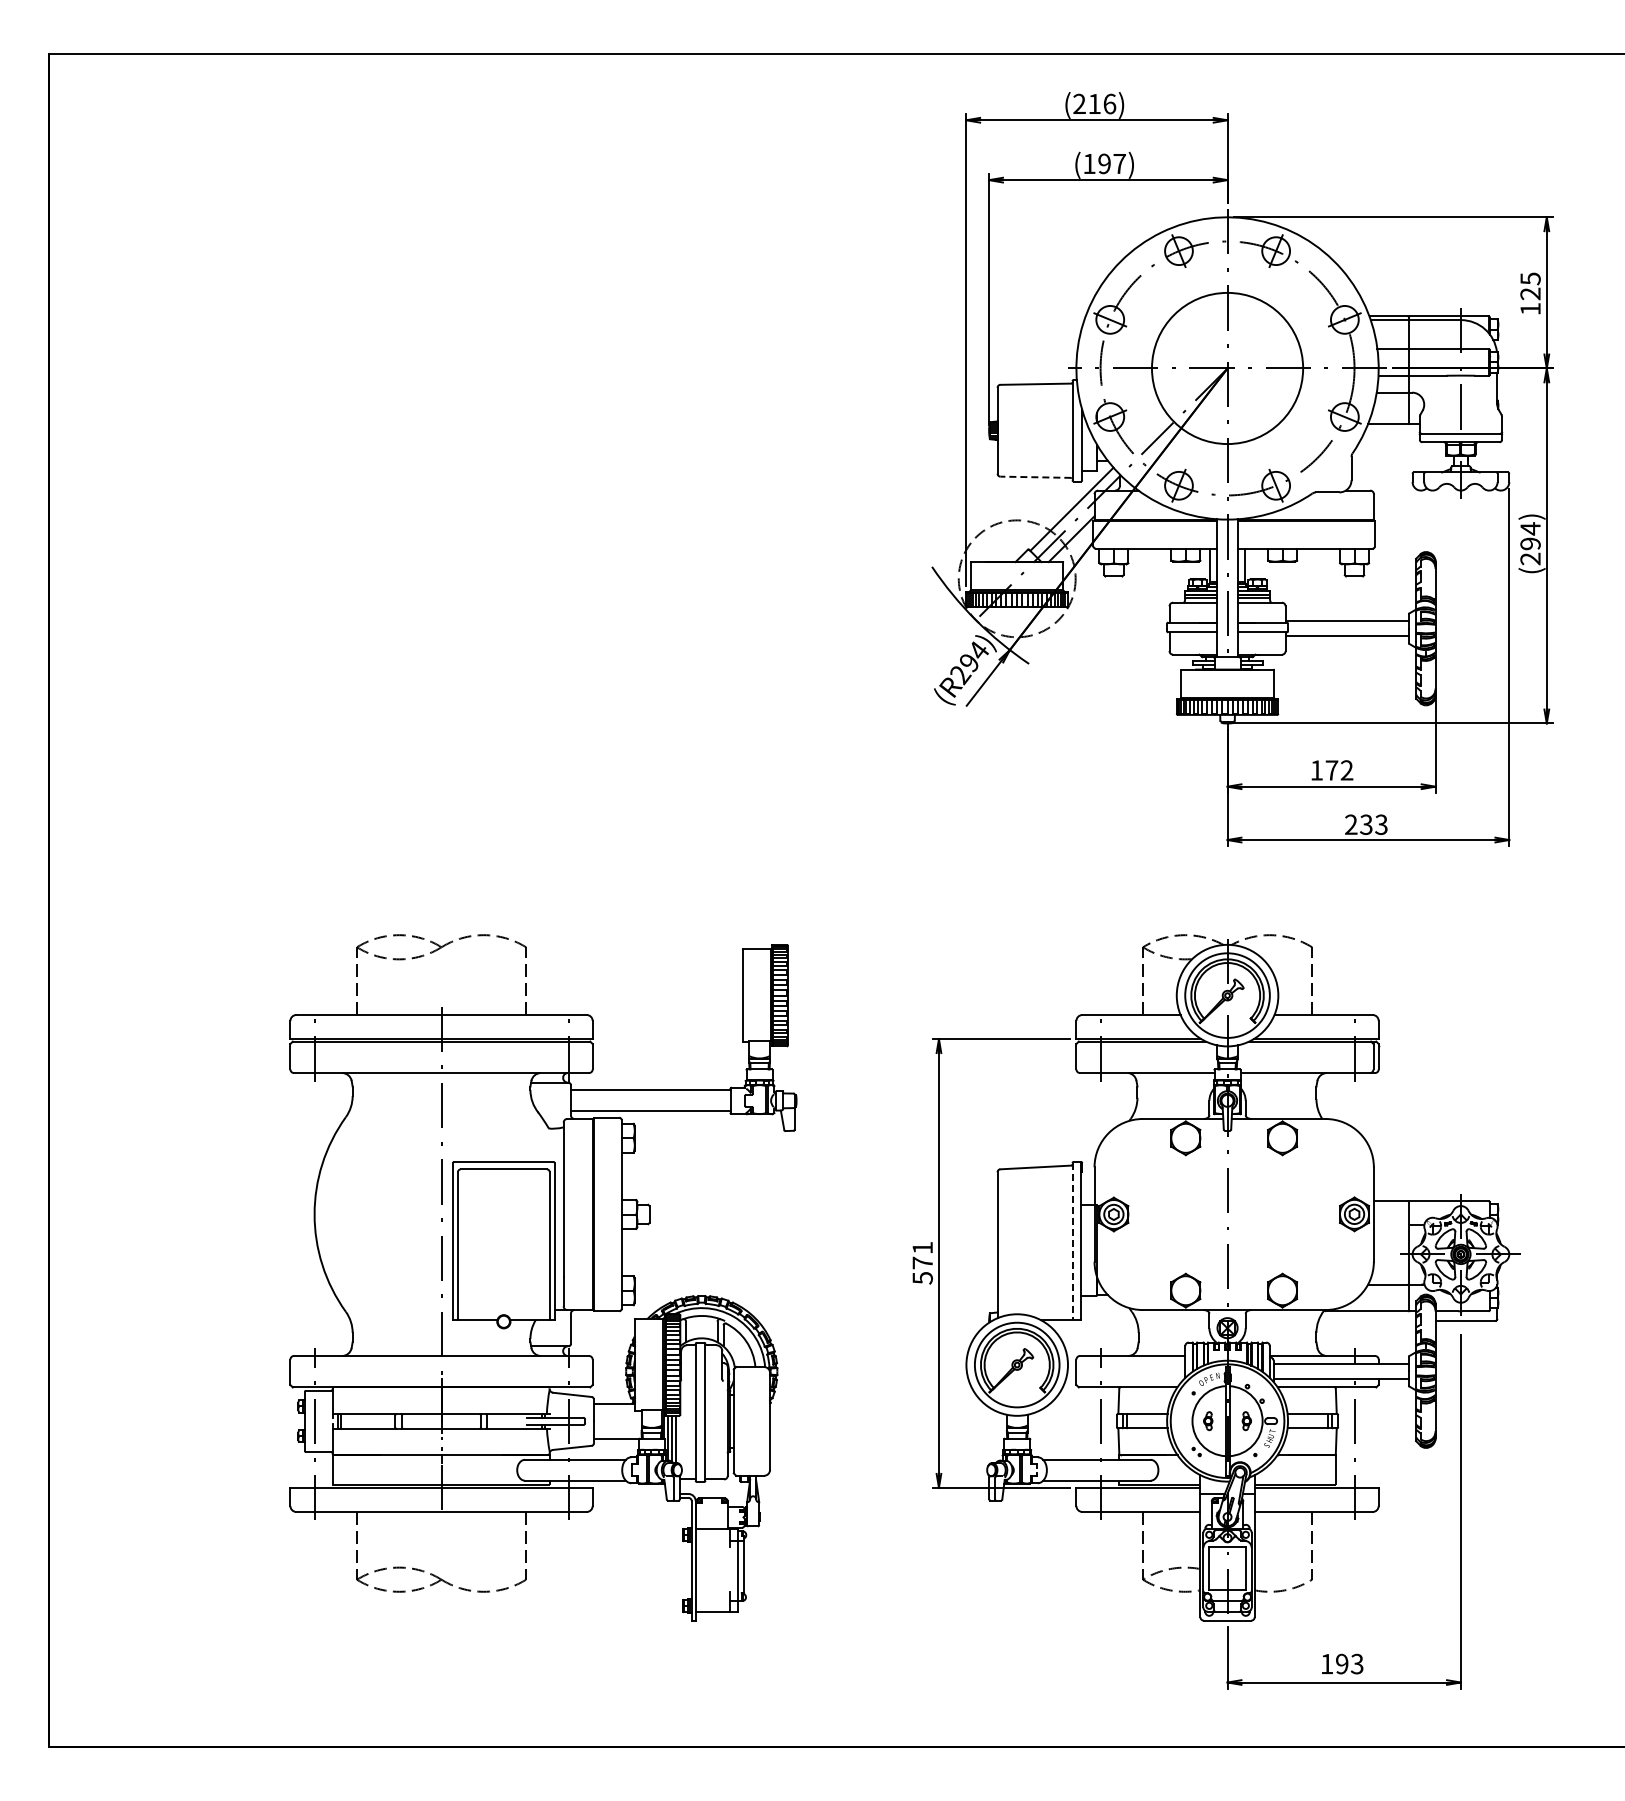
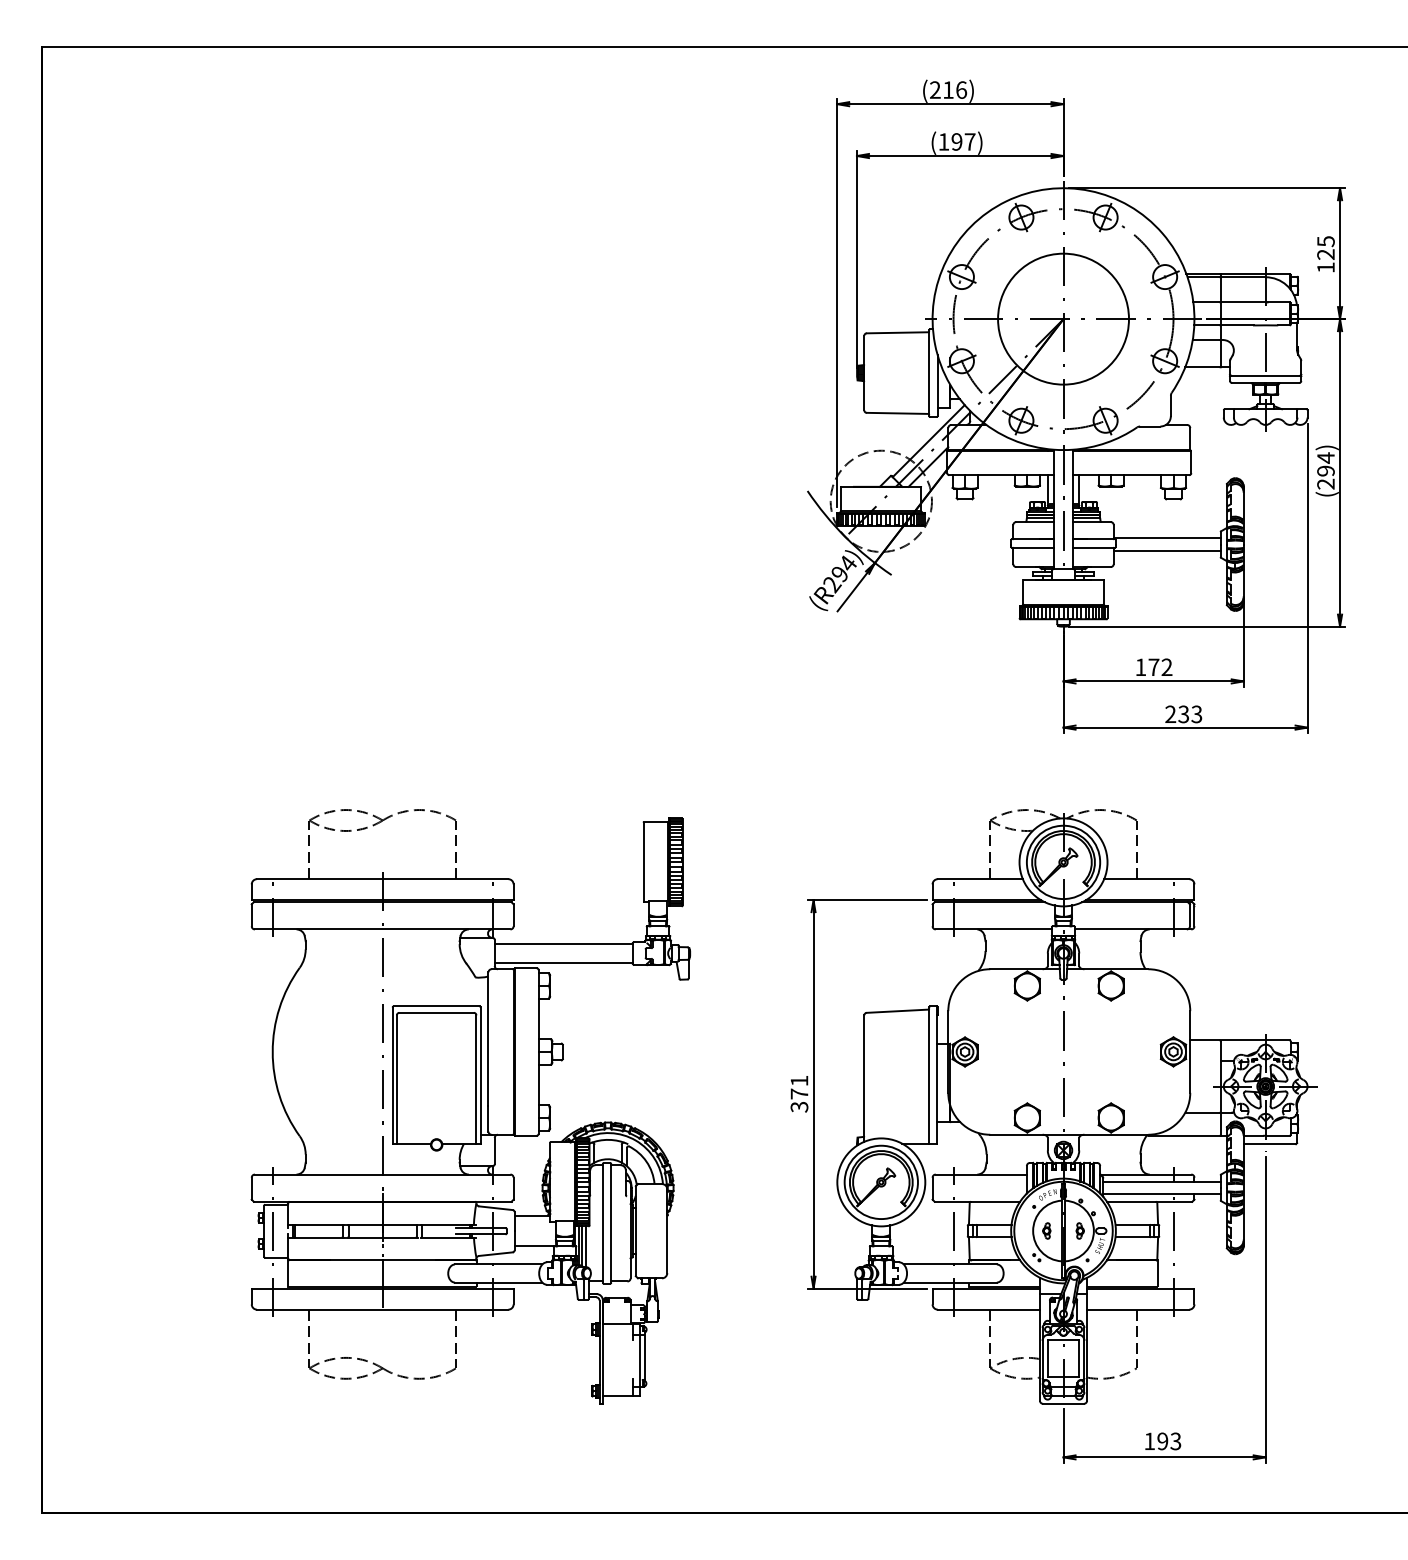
line: (1035, 477) -> (897, 413), dashed -> solid
line: (1072, 1241) -> (929, 1075), dashed -> solid
text: (922, 1277) -> (799, 1106), 571 -> 371

